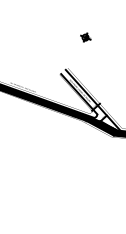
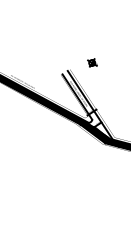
part: (85, 37) -> (92, 62), moved

